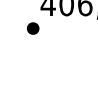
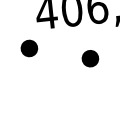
part: (76, 40) -> (90, 58), added

